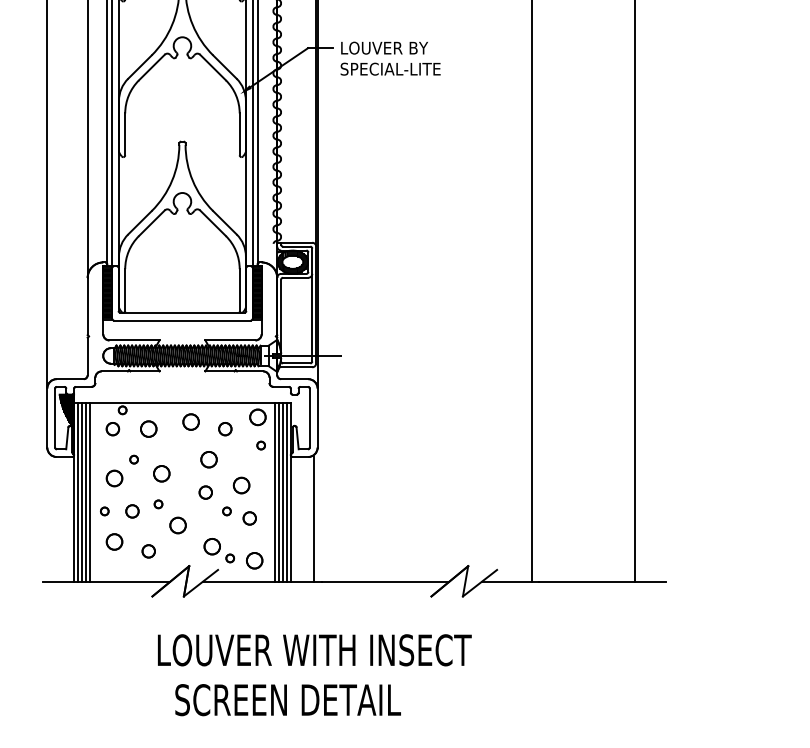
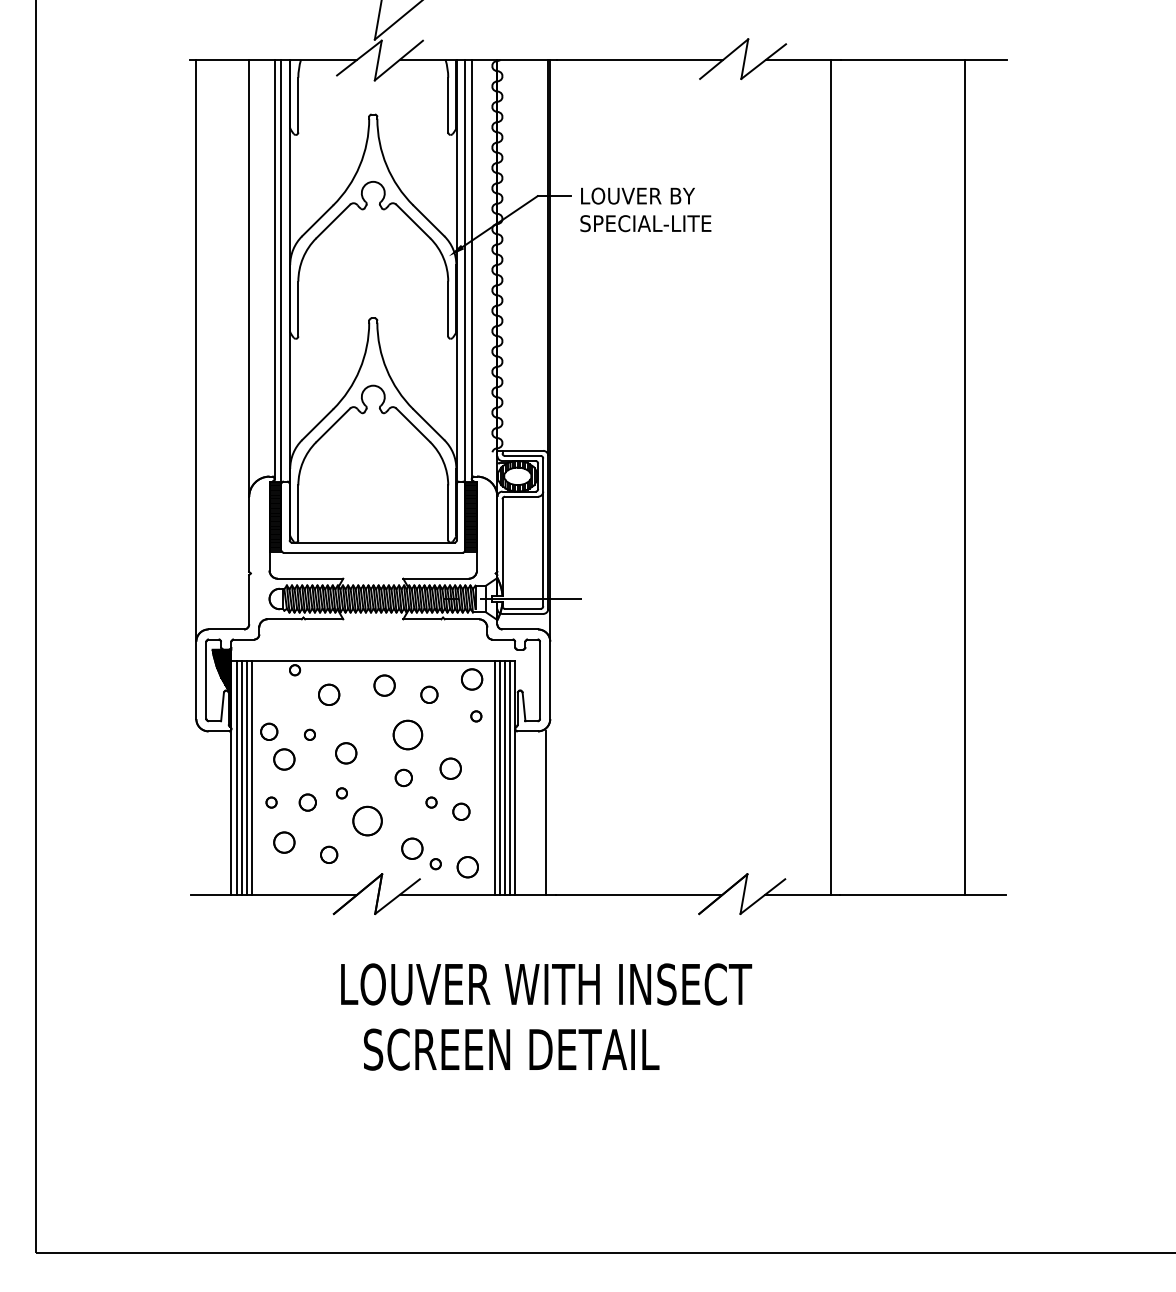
circle: (113, 428) -> (269, 731), moved
circle: (209, 459) -> (408, 734), size x1.4
part: (178, 525) -> (367, 820), size x1.4

